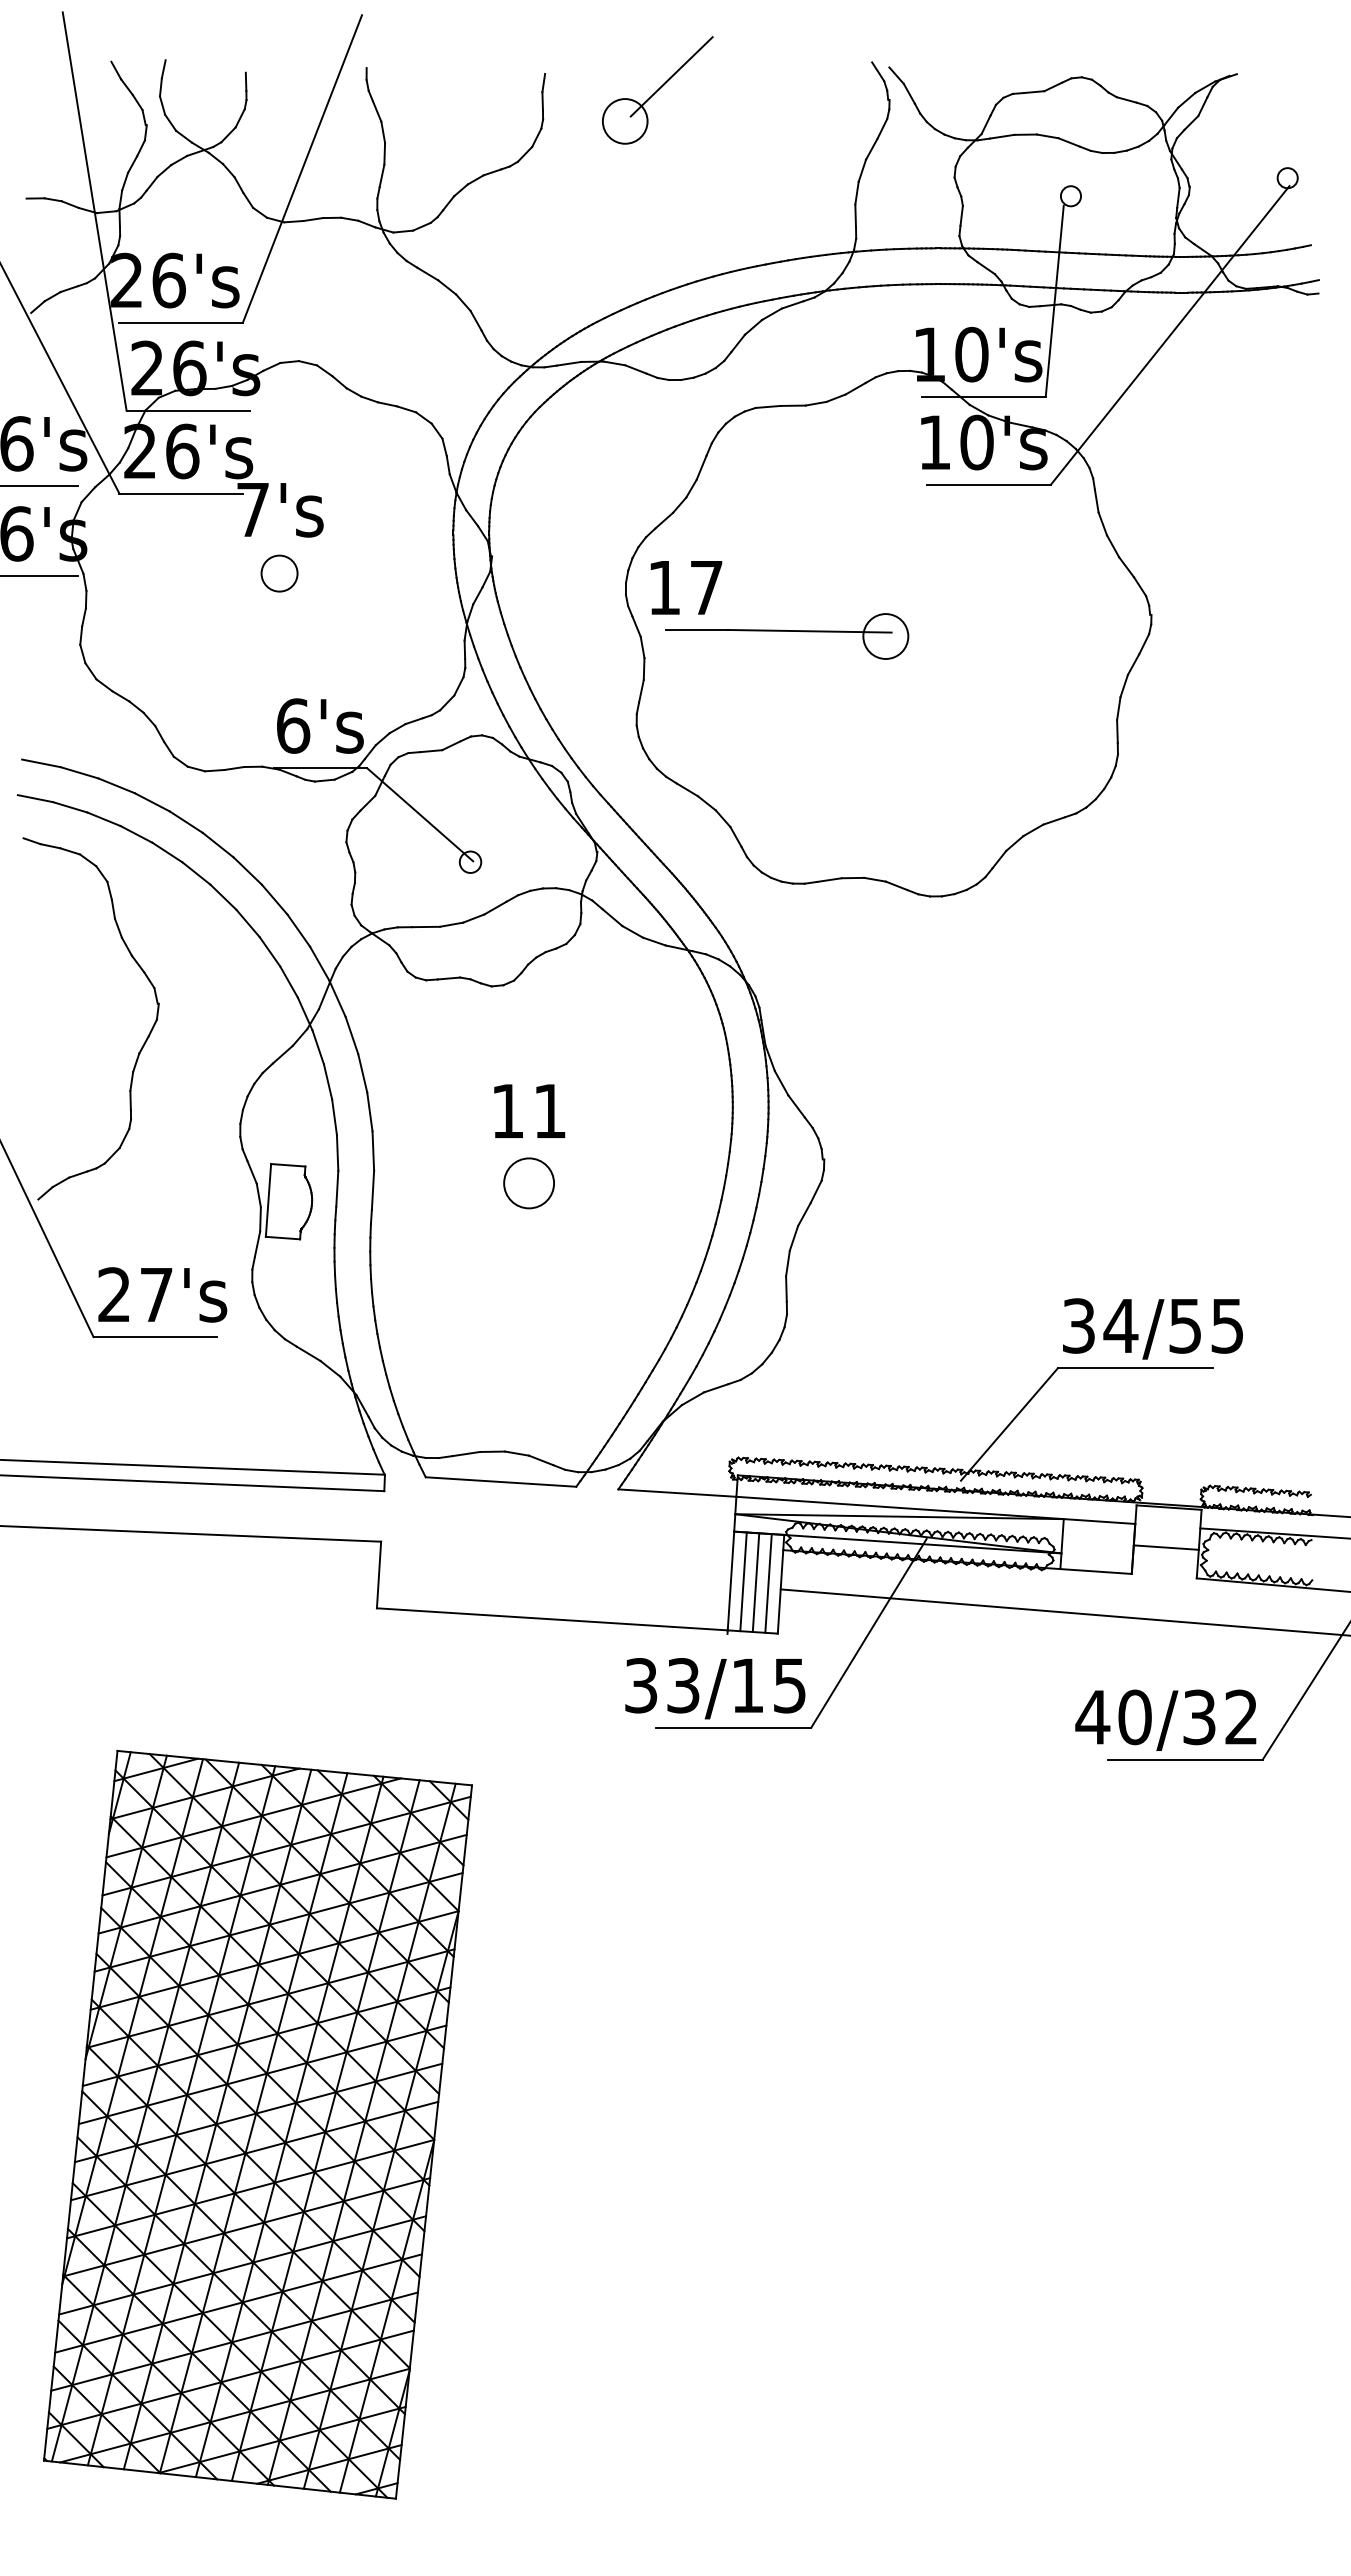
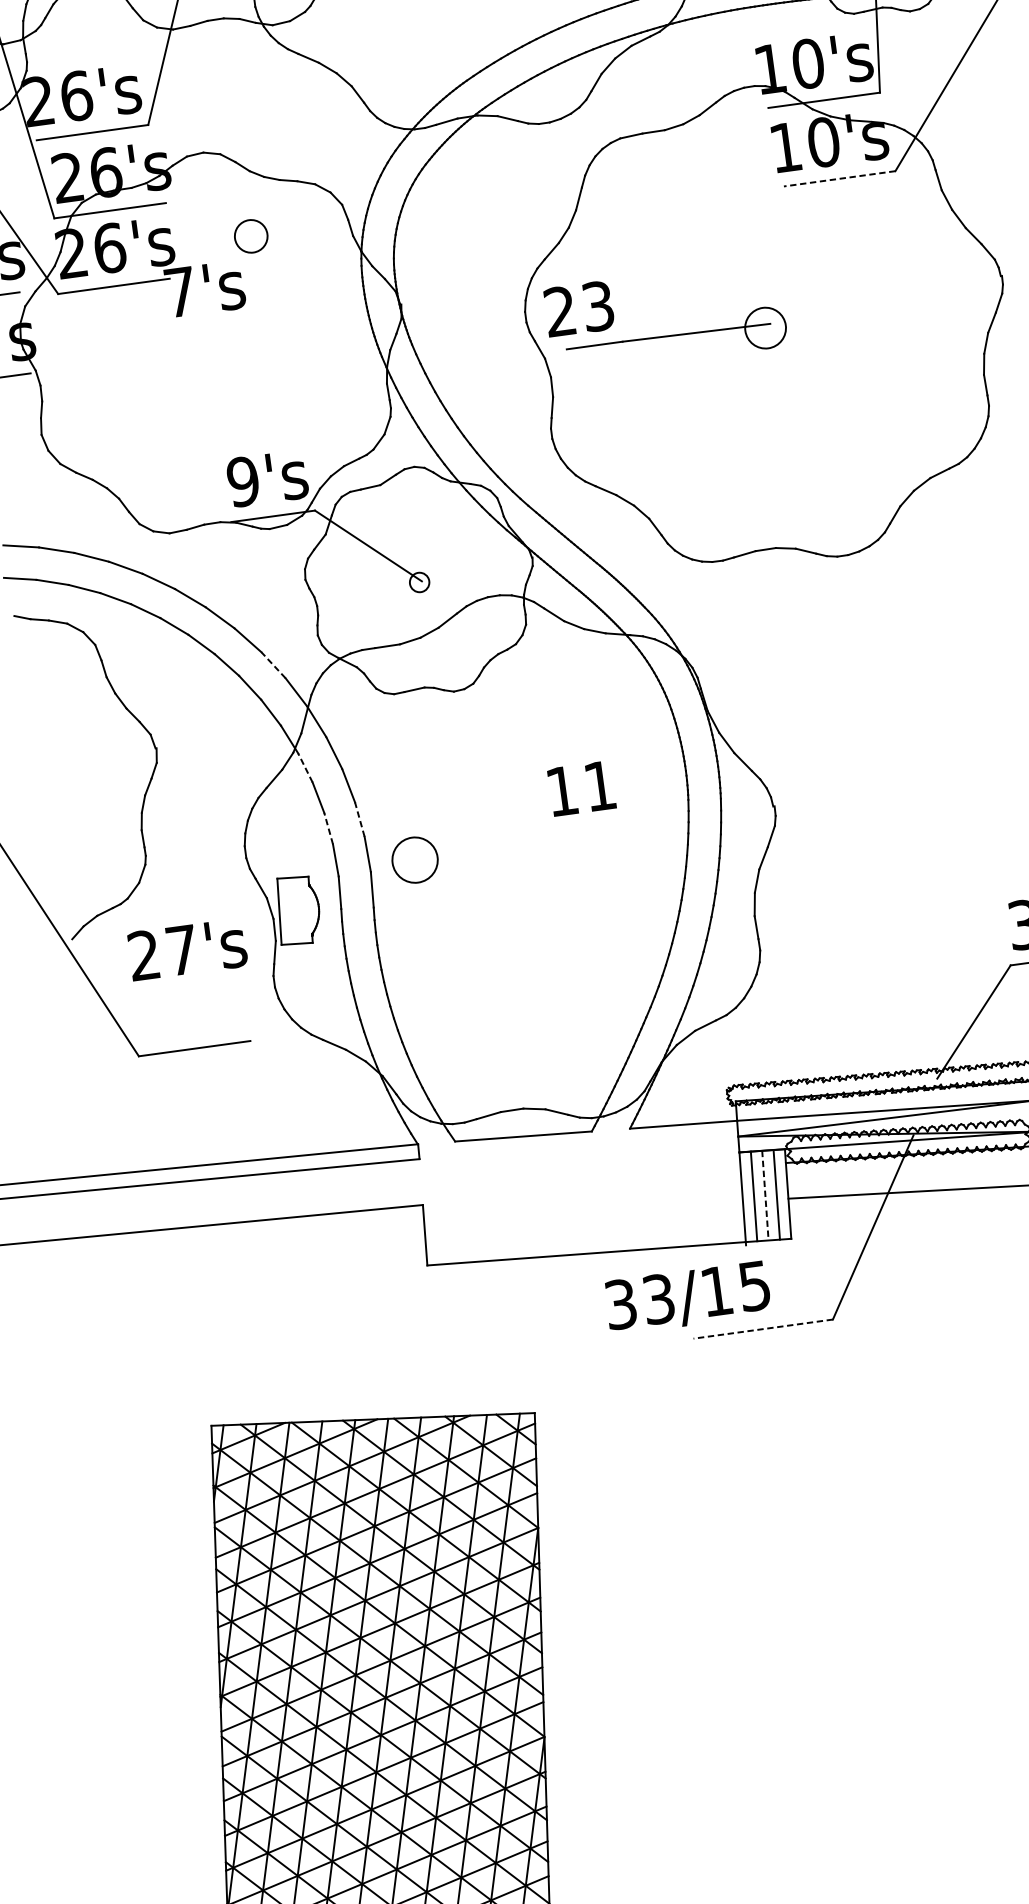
line: (988, 484) -> (839, 178), solid -> dashed
circle: (279, 573) -> (251, 236), moved
text: (685, 587) -> (579, 308), 17 -> 23
text: (293, 725) -> (243, 481), 6's -> 9's
line: (298, 930) -> (273, 665), solid -> dashed
line: (318, 1047) -> (305, 767), solid -> dashed
text: (529, 1110) -> (581, 787), moved
line: (369, 1111) -> (359, 819), solid -> dashed
line: (334, 1117) -> (328, 828), solid -> dashed
circle: (528, 1183) -> (414, 860), moved
text: (162, 1294) -> (187, 949), moved
line: (756, 1583) -> (765, 1196), solid -> dashed
text: (715, 1688) -> (688, 1297), moved
line: (733, 1727) -> (762, 1328), solid -> dashed

